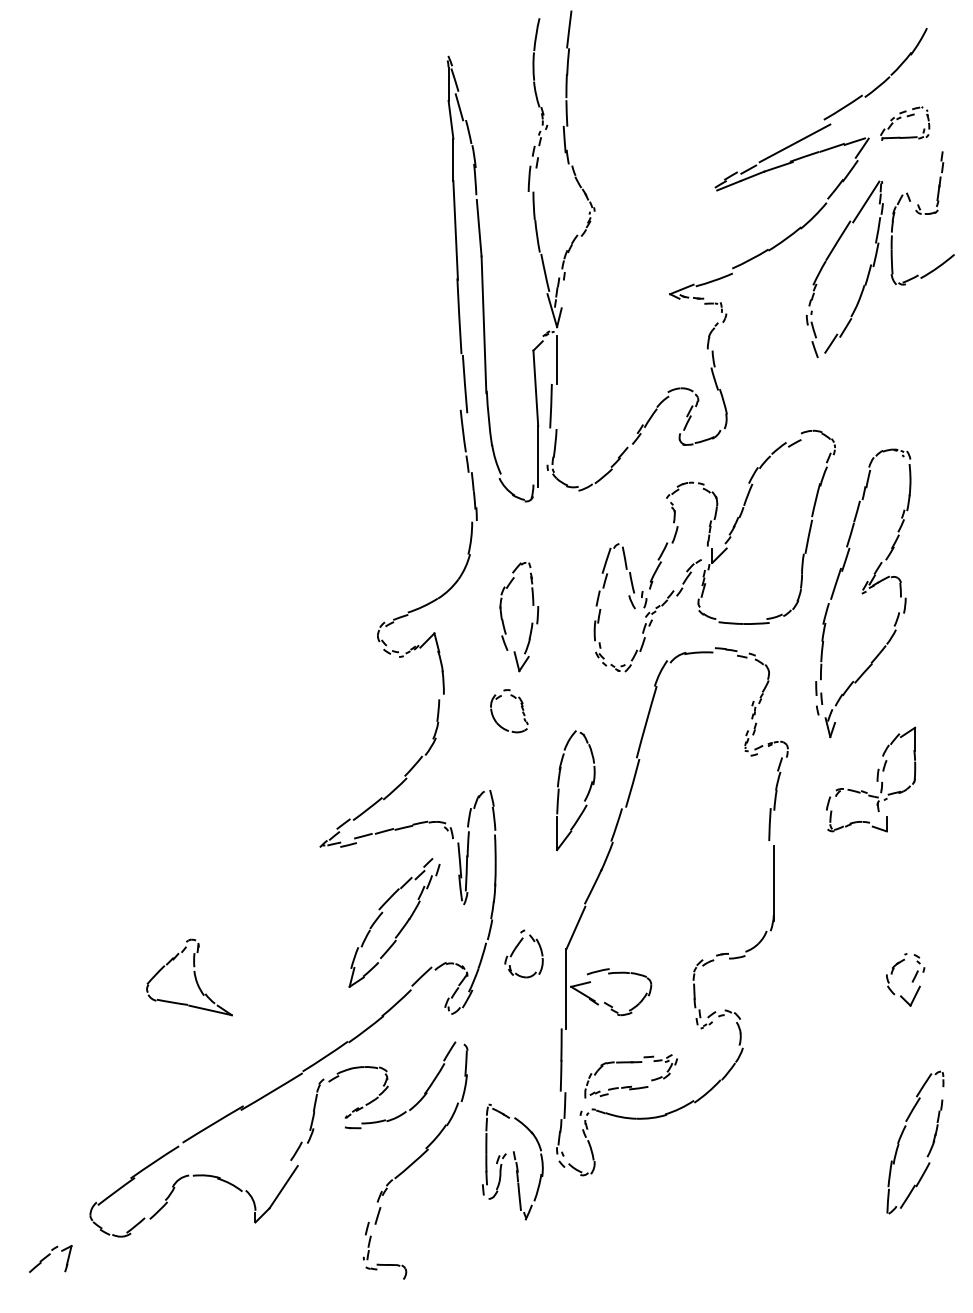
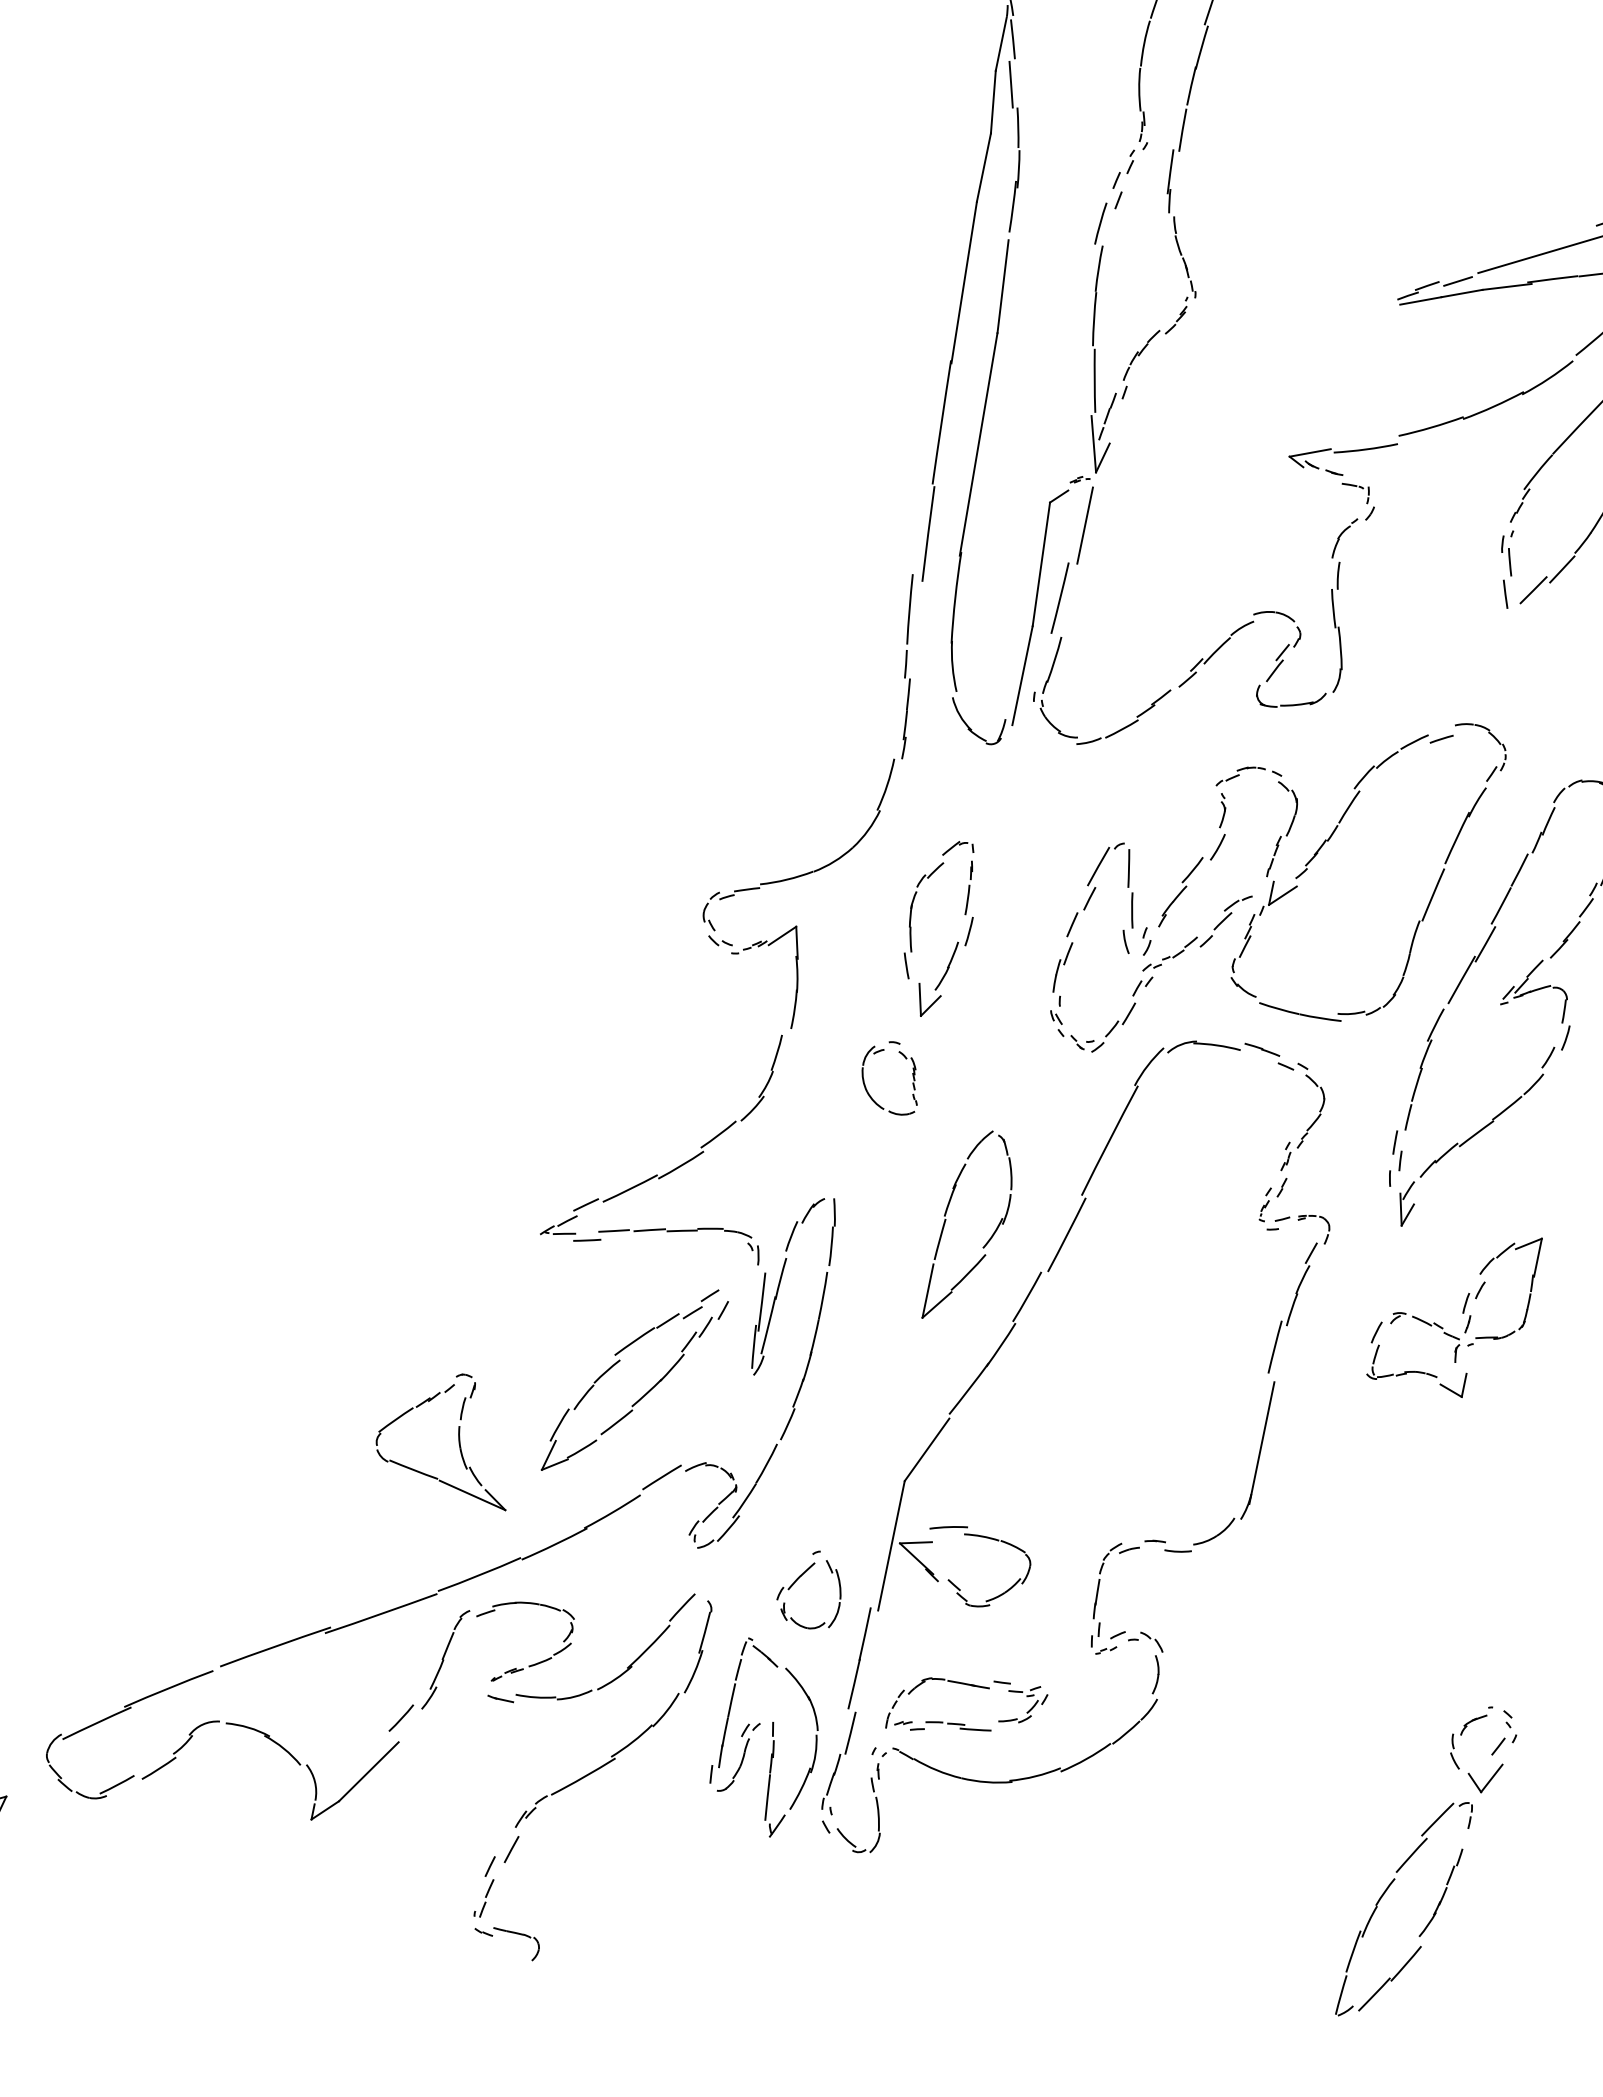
part: (517, 947) -> (802, 1576), moved
part: (189, 977) -> (449, 1435), moved
part: (911, 981) -> (1490, 1753), moved
part: (512, 1161) -> (767, 1738), moved

